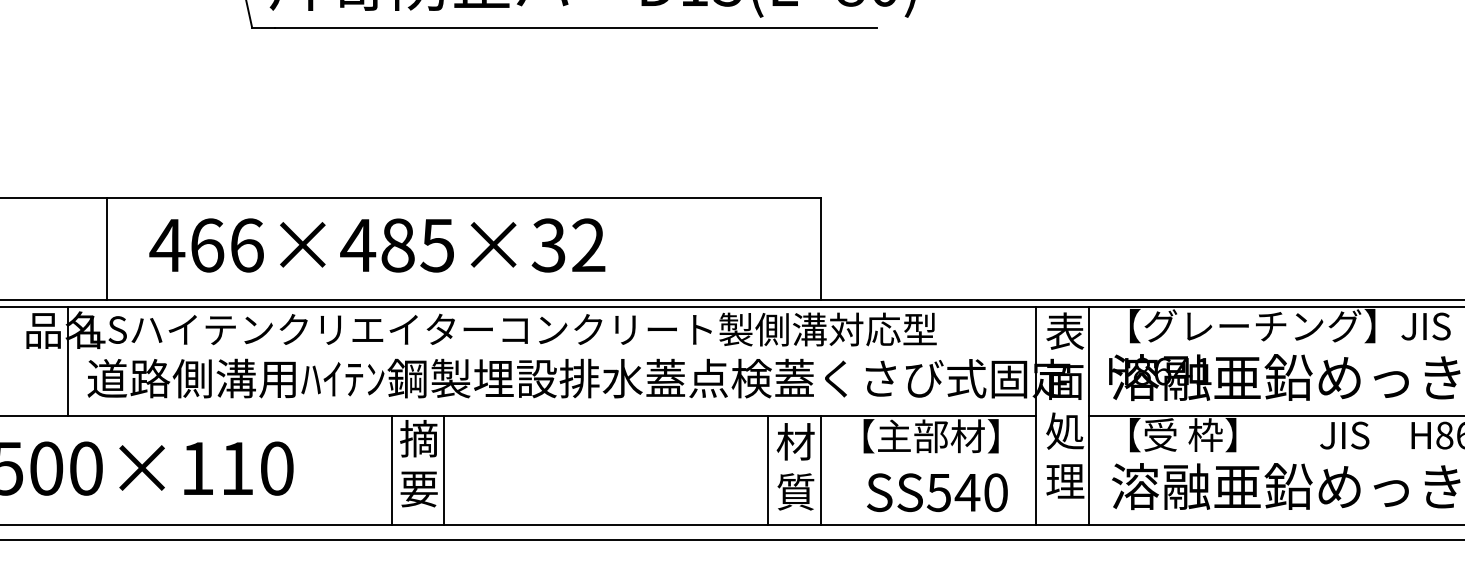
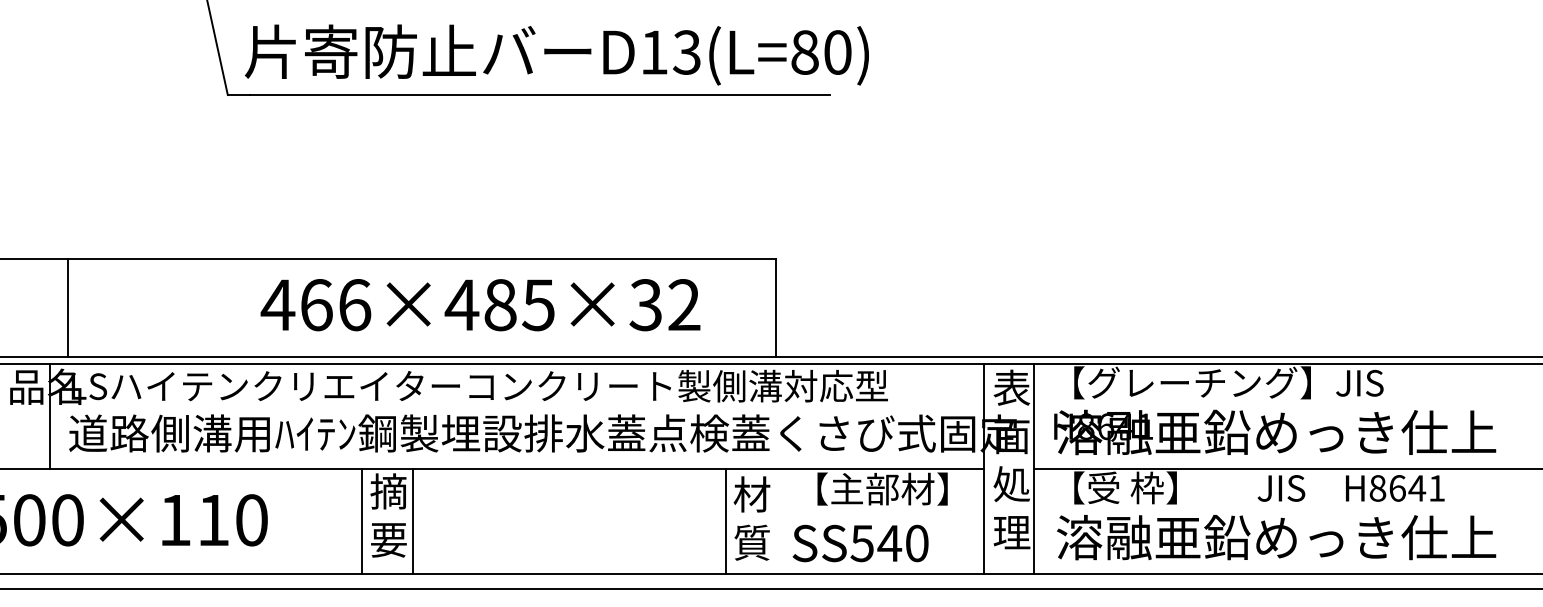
text: (377, 245) -> (480, 305), moved
line: (106, 247) -> (67, 307), moved
line: (821, 469) -> (776, 521), removed
text: (937, 492) -> (860, 543), moved

